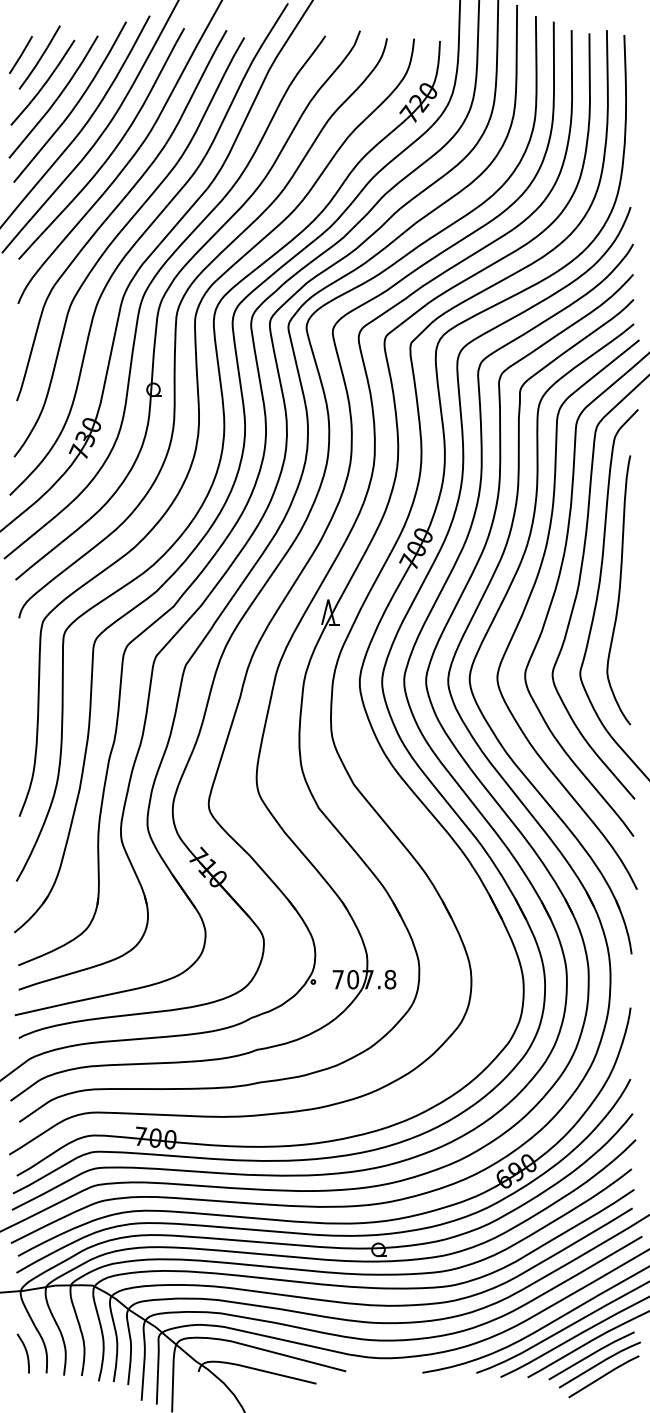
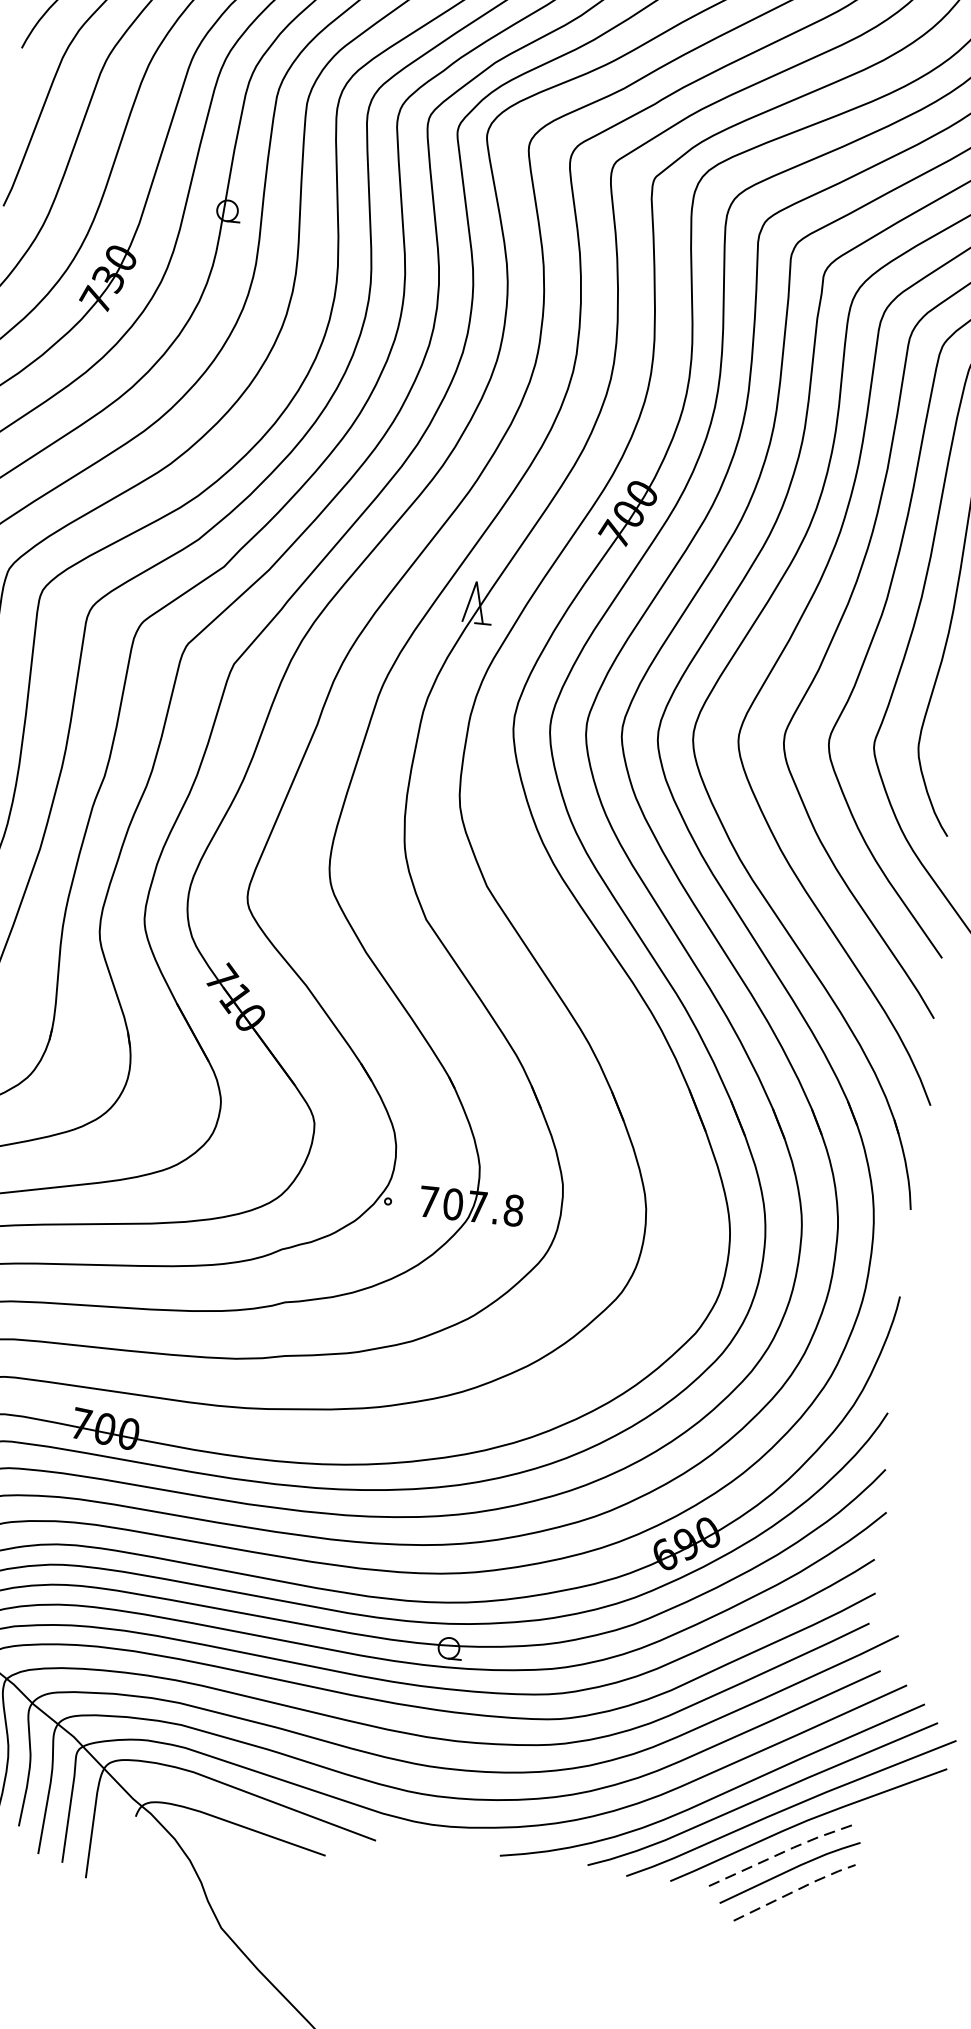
line: (592, 1354) -> (779, 1854), solid -> dashed
line: (605, 1375) -> (797, 1890), solid -> dashed

